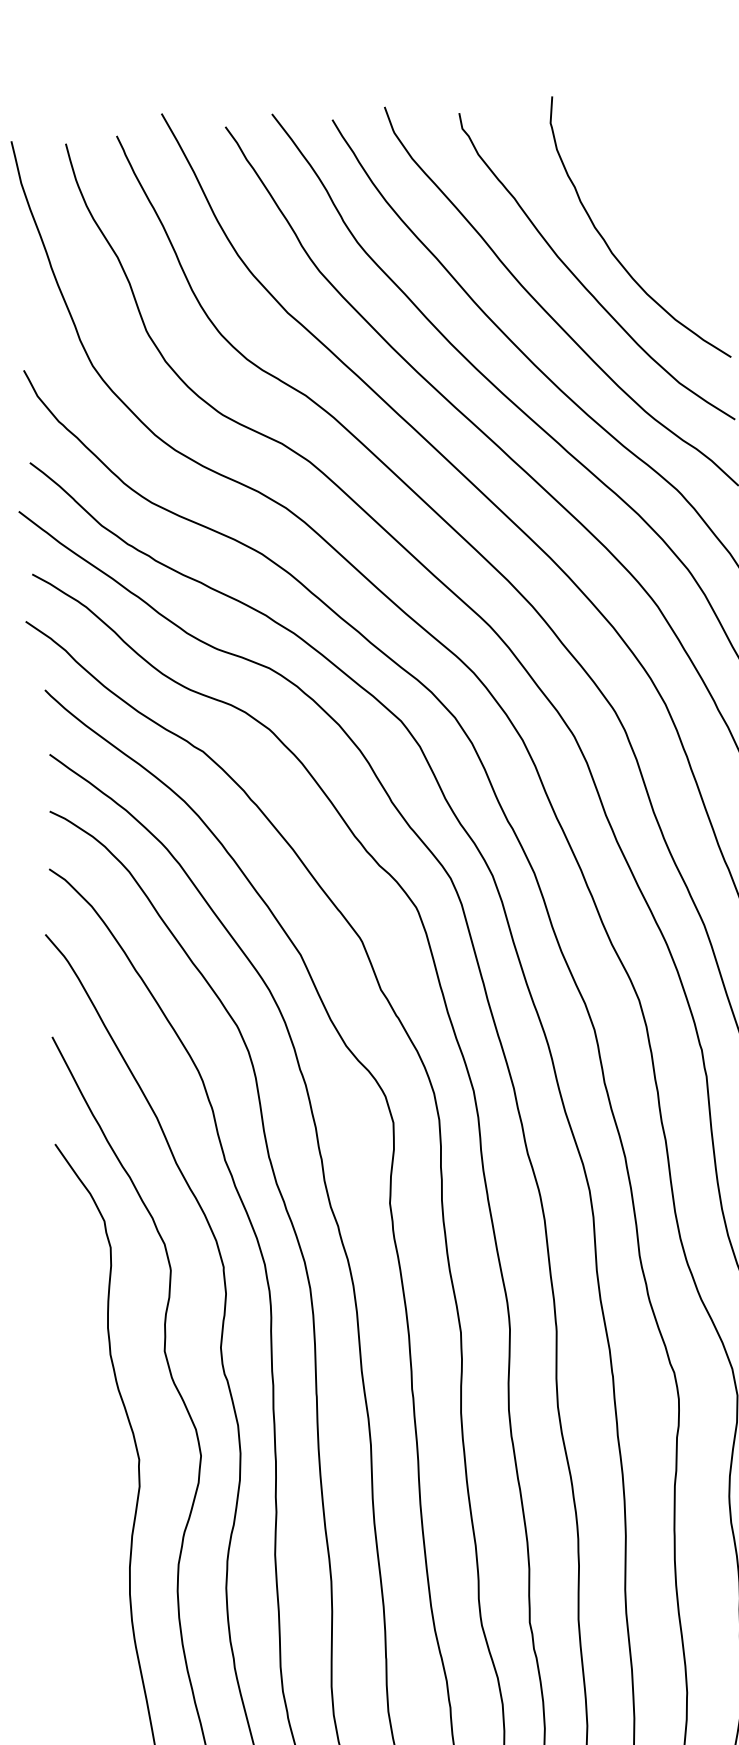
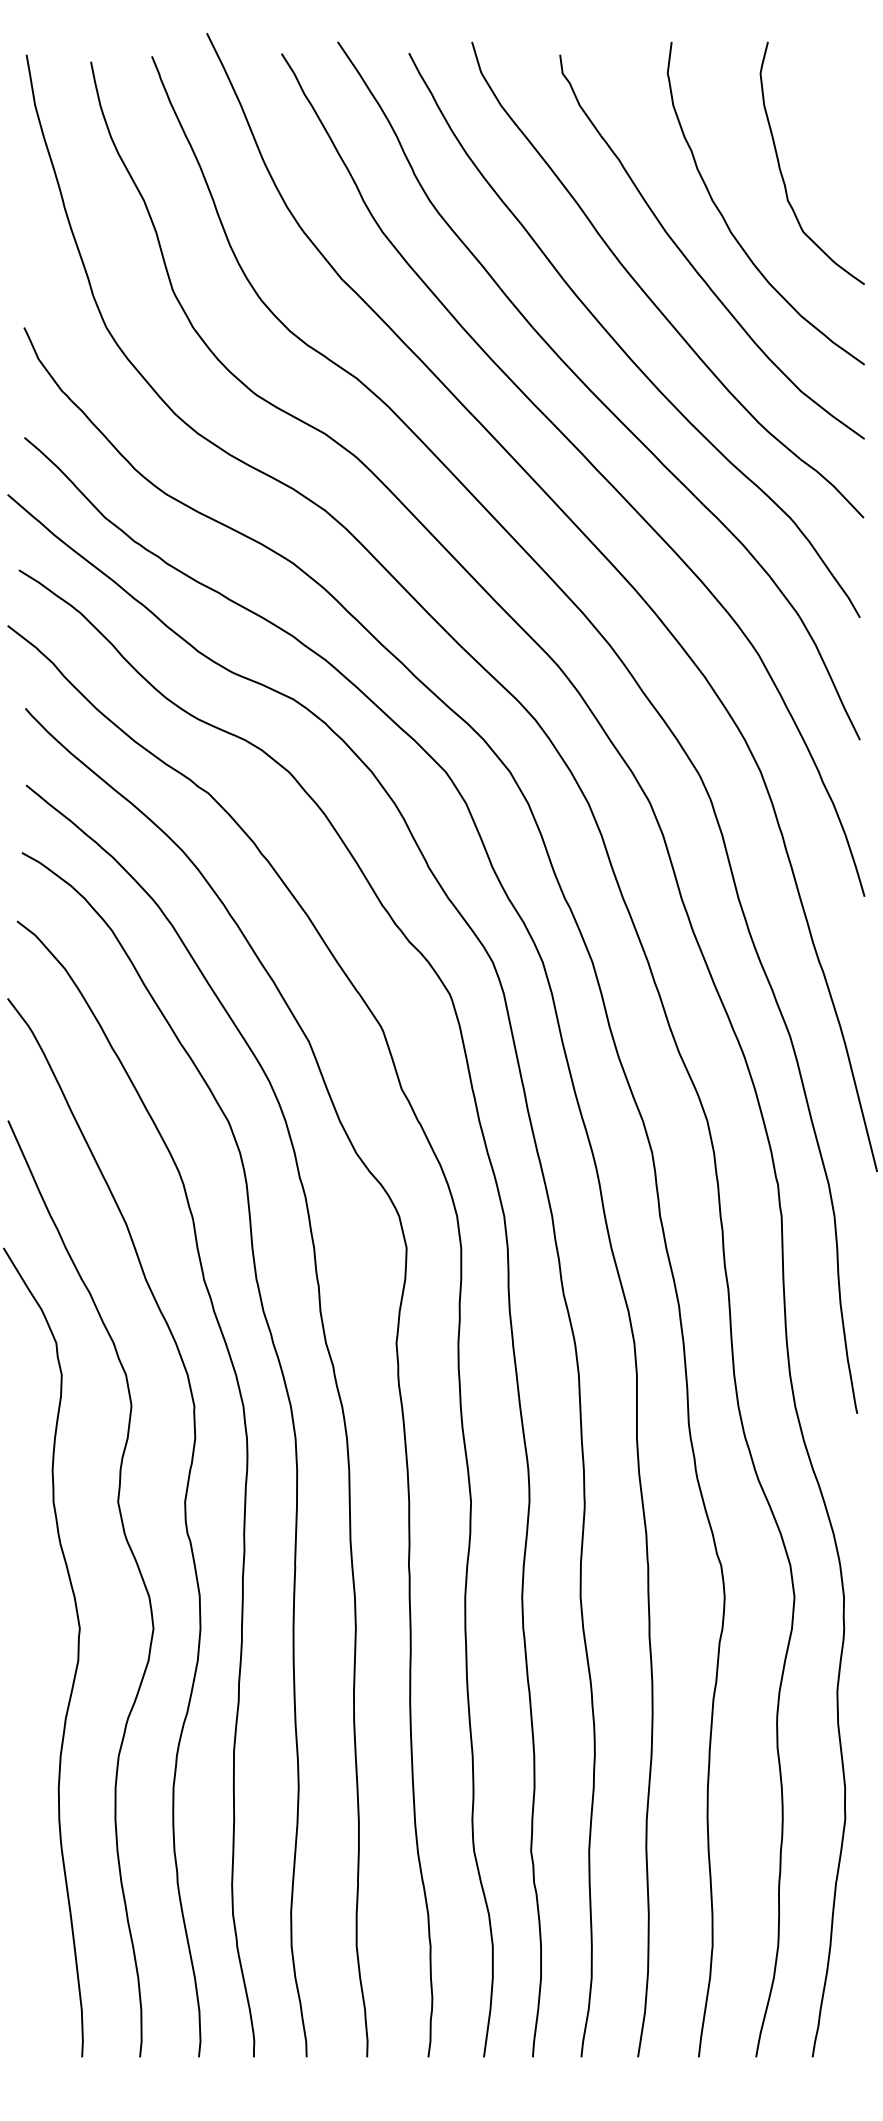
curve: (652, 201) -> (782, 173), added

